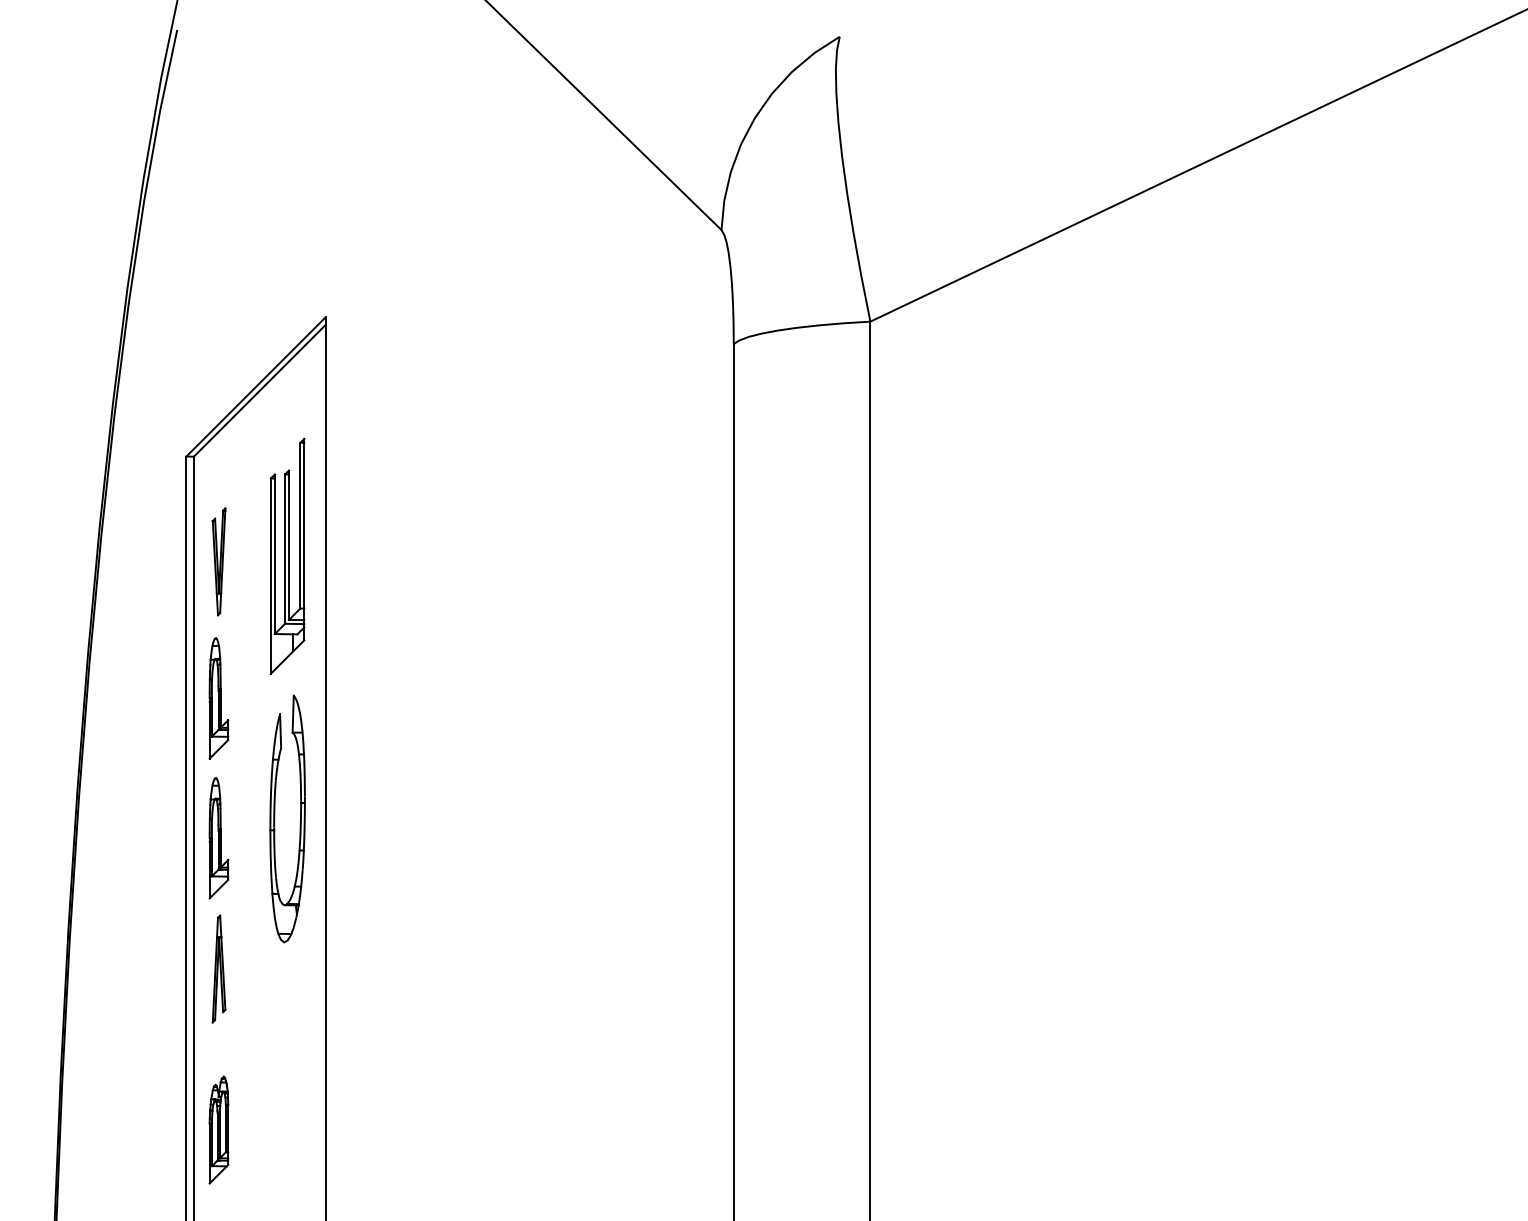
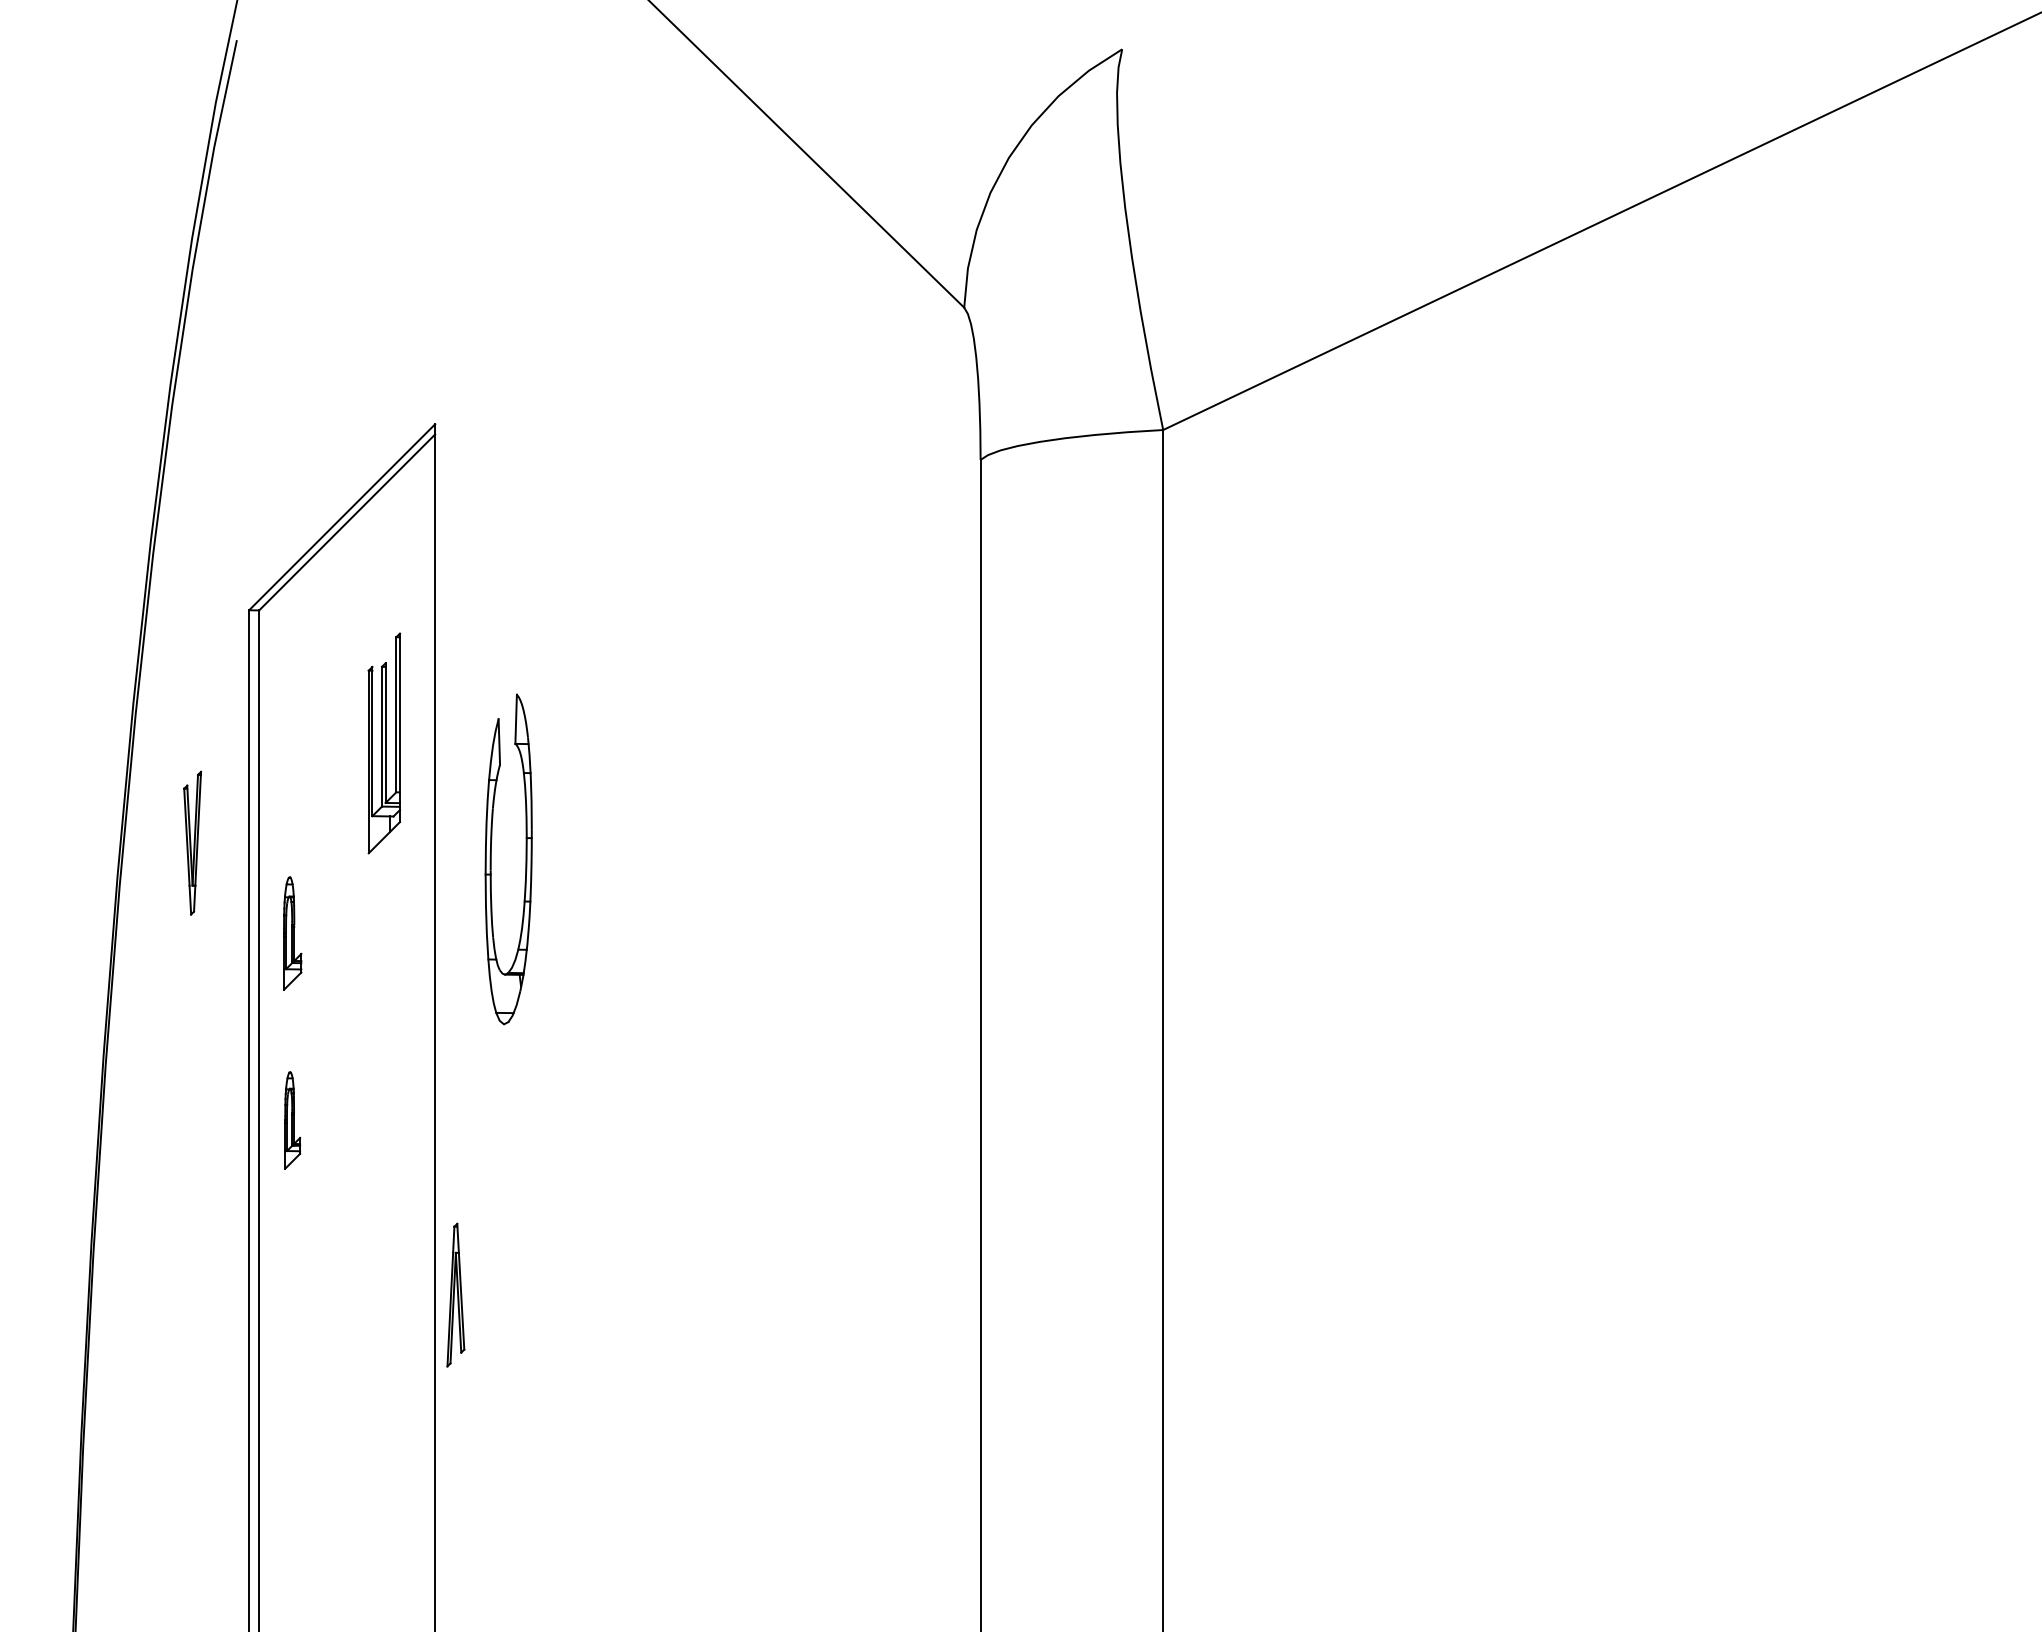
part: (287, 555) -> (384, 742), size x0.7
part: (218, 561) -> (191, 842), moved
part: (218, 698) -> (292, 933), size x0.7
part: (275, 818) -> (492, 858), moved
part: (218, 838) -> (292, 1120), size x0.6
part: (218, 968) -> (455, 1294), moved
part: (218, 1129) -> (292, 1509), removed

